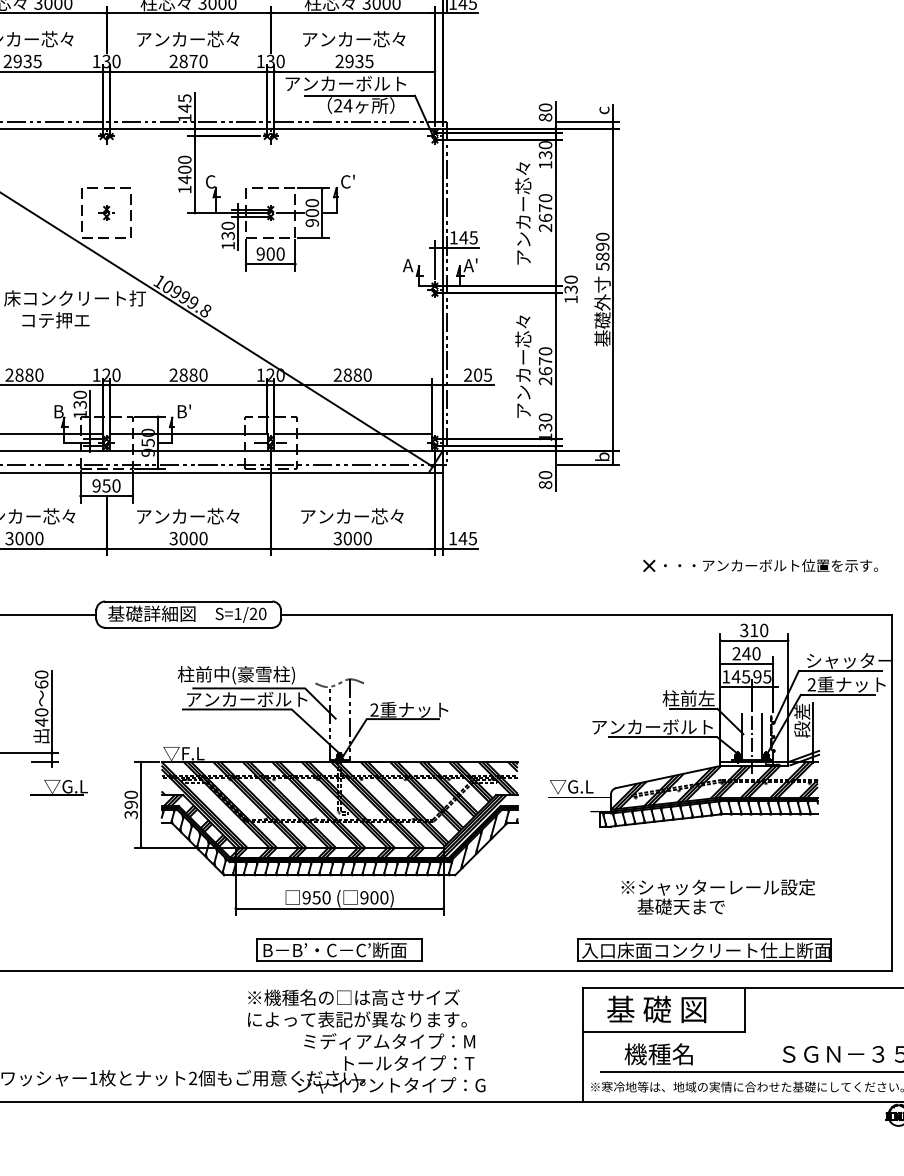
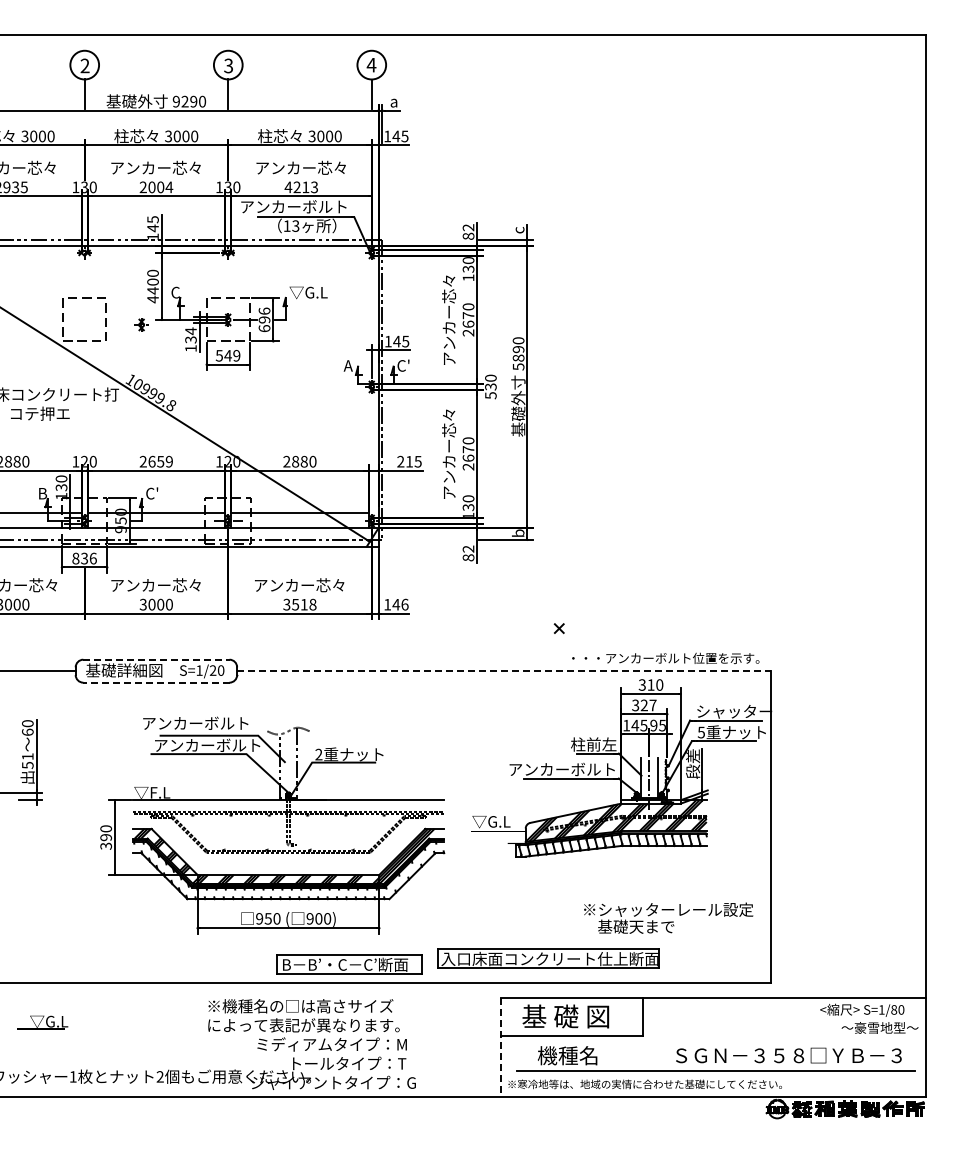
text: (193, 61) -> (160, 187), 2870 -> 2004
text: (353, 61) -> (300, 187), 2935 -> 4213
text: (343, 105) -> (291, 225), 24 -> 13
text: (545, 107) -> (468, 227), 80 -> 82
text: (362, 181) -> (308, 292), C' -> ▽G.L
text: (184, 189) -> (152, 299), 1400 -> 4400
part: (106, 212) -> (141, 324), moved
text: (312, 212) -> (264, 319), 900 -> 696
text: (227, 226) -> (190, 331), 130 -> 134
text: (269, 253) -> (227, 355), 900 -> 549
text: (470, 265) -> (402, 365), A' -> C'
text: (570, 299) -> (490, 395), 130 -> 530
text: (193, 374) -> (160, 461), 2880 -> 2659
text: (478, 374) -> (409, 461), 205 -> 215
text: (184, 411) -> (152, 493), B' -> C'
text: (545, 474) -> (468, 548), 80 -> 82
text: (106, 485) -> (84, 558), 950 -> 836
text: (357, 538) -> (304, 604), 3000 -> 3518
text: (472, 538) -> (404, 604), 145 -> 146
text: (770, 564) -> (665, 657), moved
line: (188, 601) -> (156, 659), solid -> dashed
line: (586, 614) -> (504, 671), solid -> dashed
line: (187, 627) -> (155, 682), solid -> dashed
text: (746, 653) -> (644, 705), 240 -> 327
text: (234, 675) -> (196, 724), 柱前中(豪雪柱) -> アンカーボルト
text: (810, 684) -> (700, 732), 2 -> 5
text: (41, 717) -> (27, 761), 40 -> 51
text: (58, 787) -> (42, 1022), moved
hatch: (339, 804) -> (288, 837), removed
hatch: (339, 842) -> (288, 870), removed
text: (718, 896) -> (668, 917), moved
part: (339, 949) -> (349, 964), moved
part: (704, 949) -> (548, 958), moved
line: (583, 1044) -> (501, 1047), solid -> dashed

